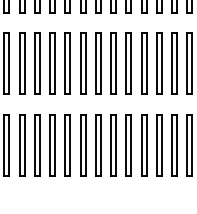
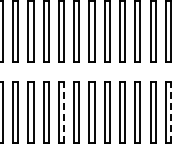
line: (55, 145) -> (64, 112), solid -> dashed
line: (161, 145) -> (170, 112), solid -> dashed

